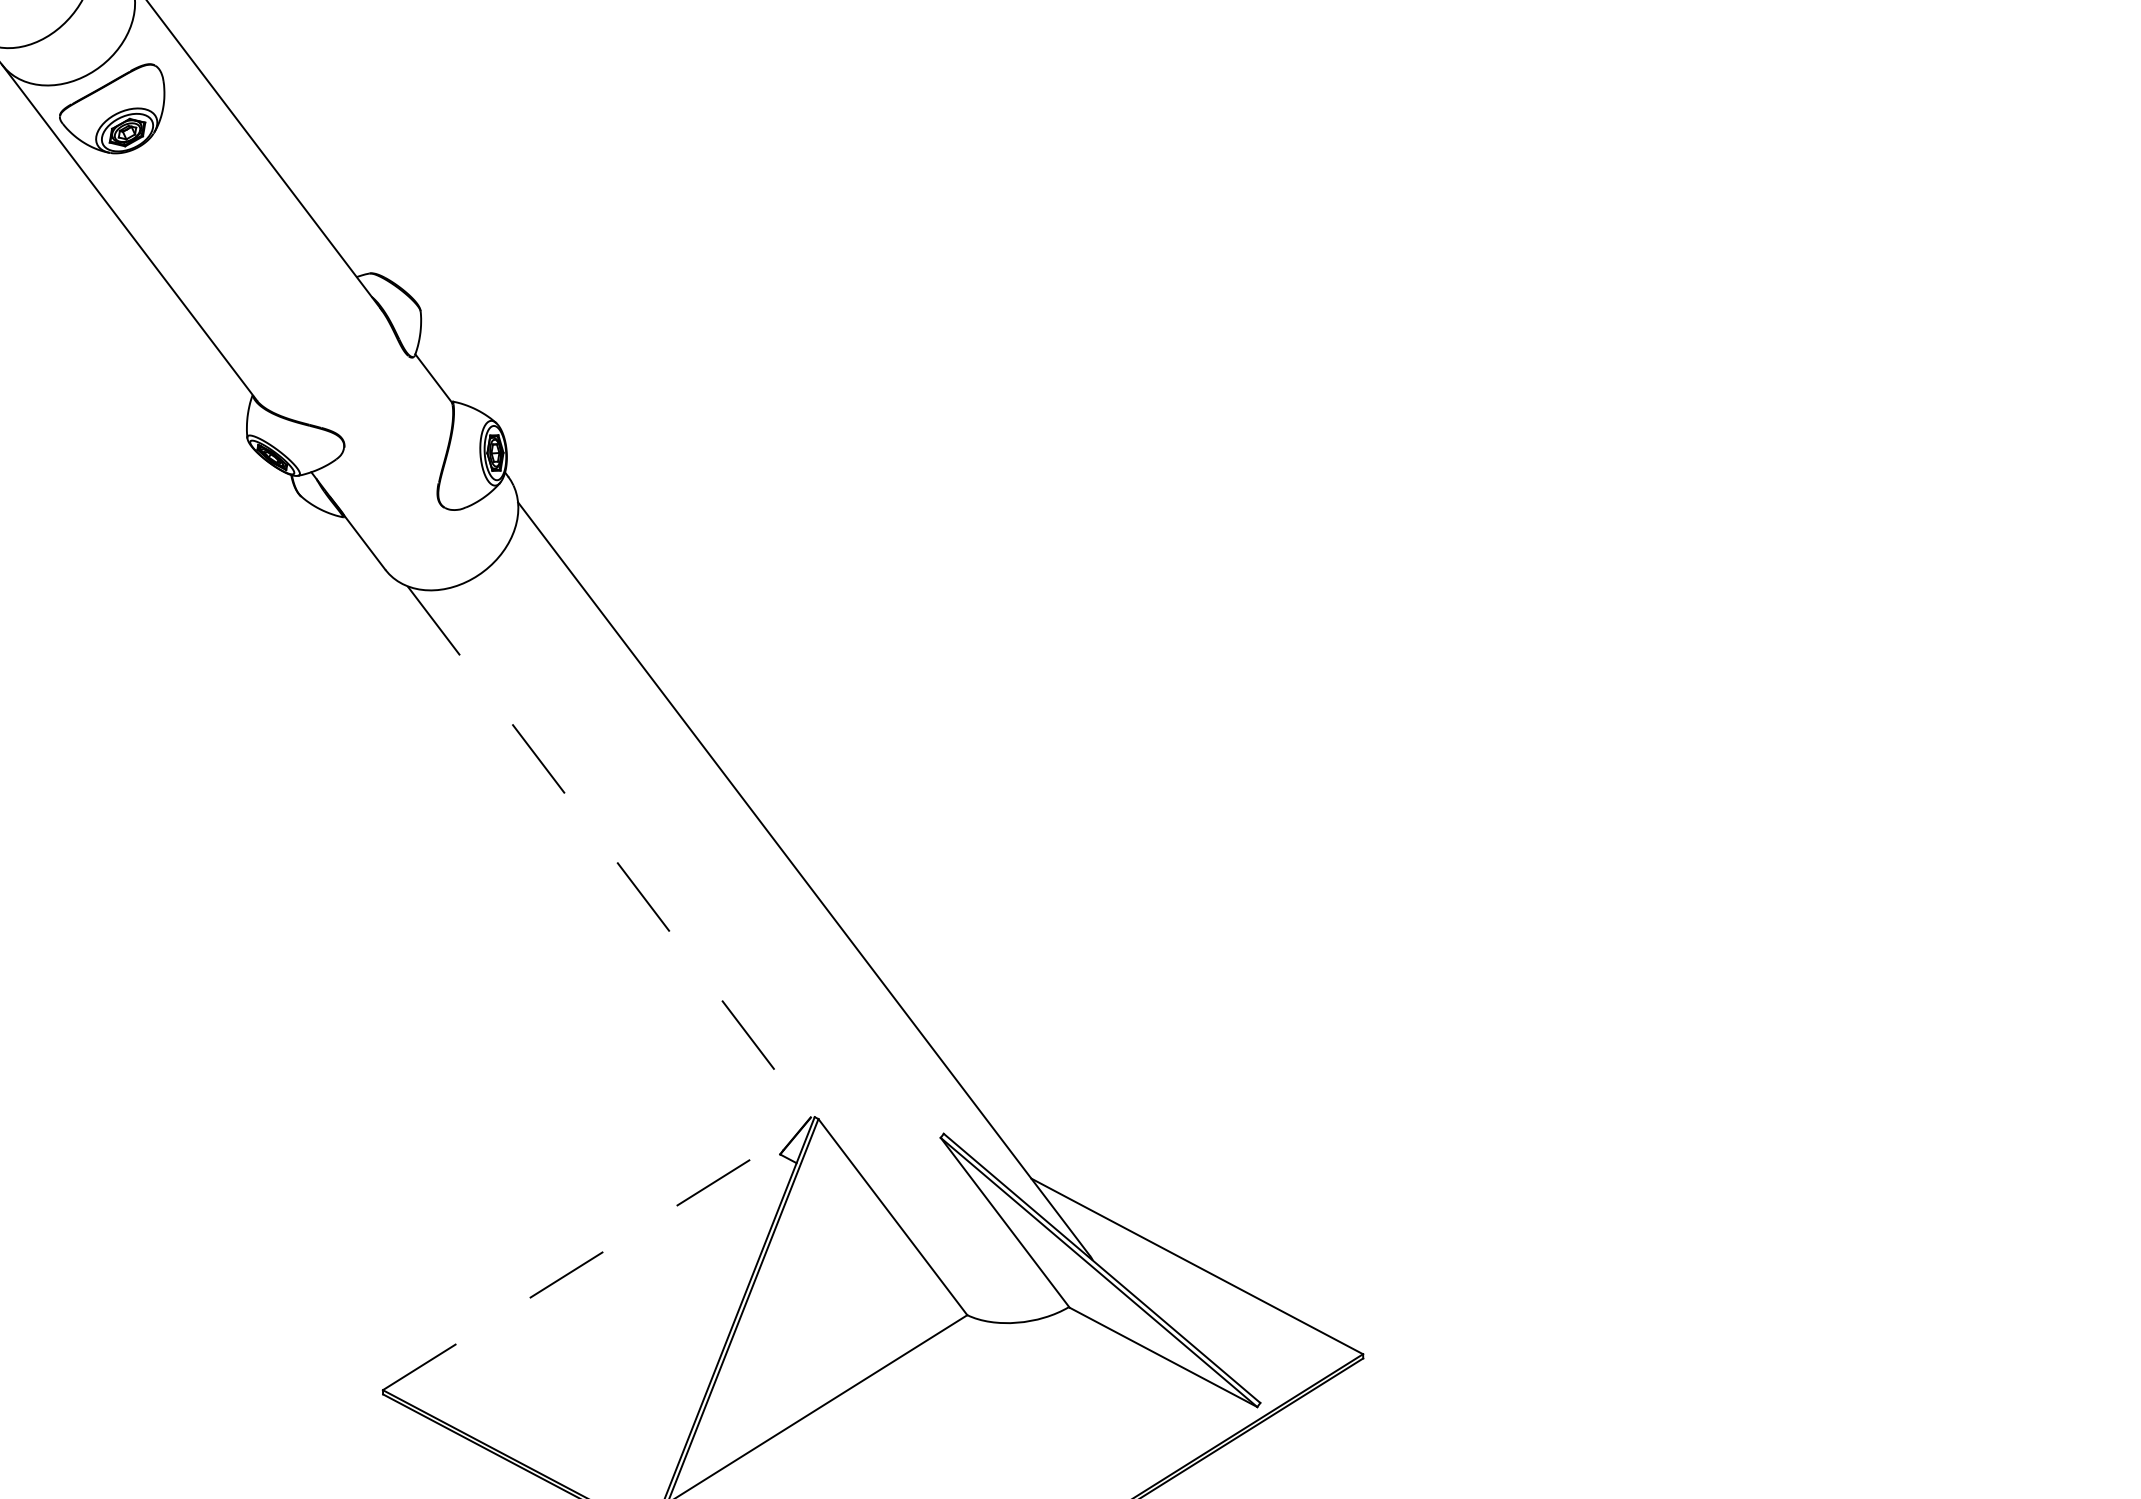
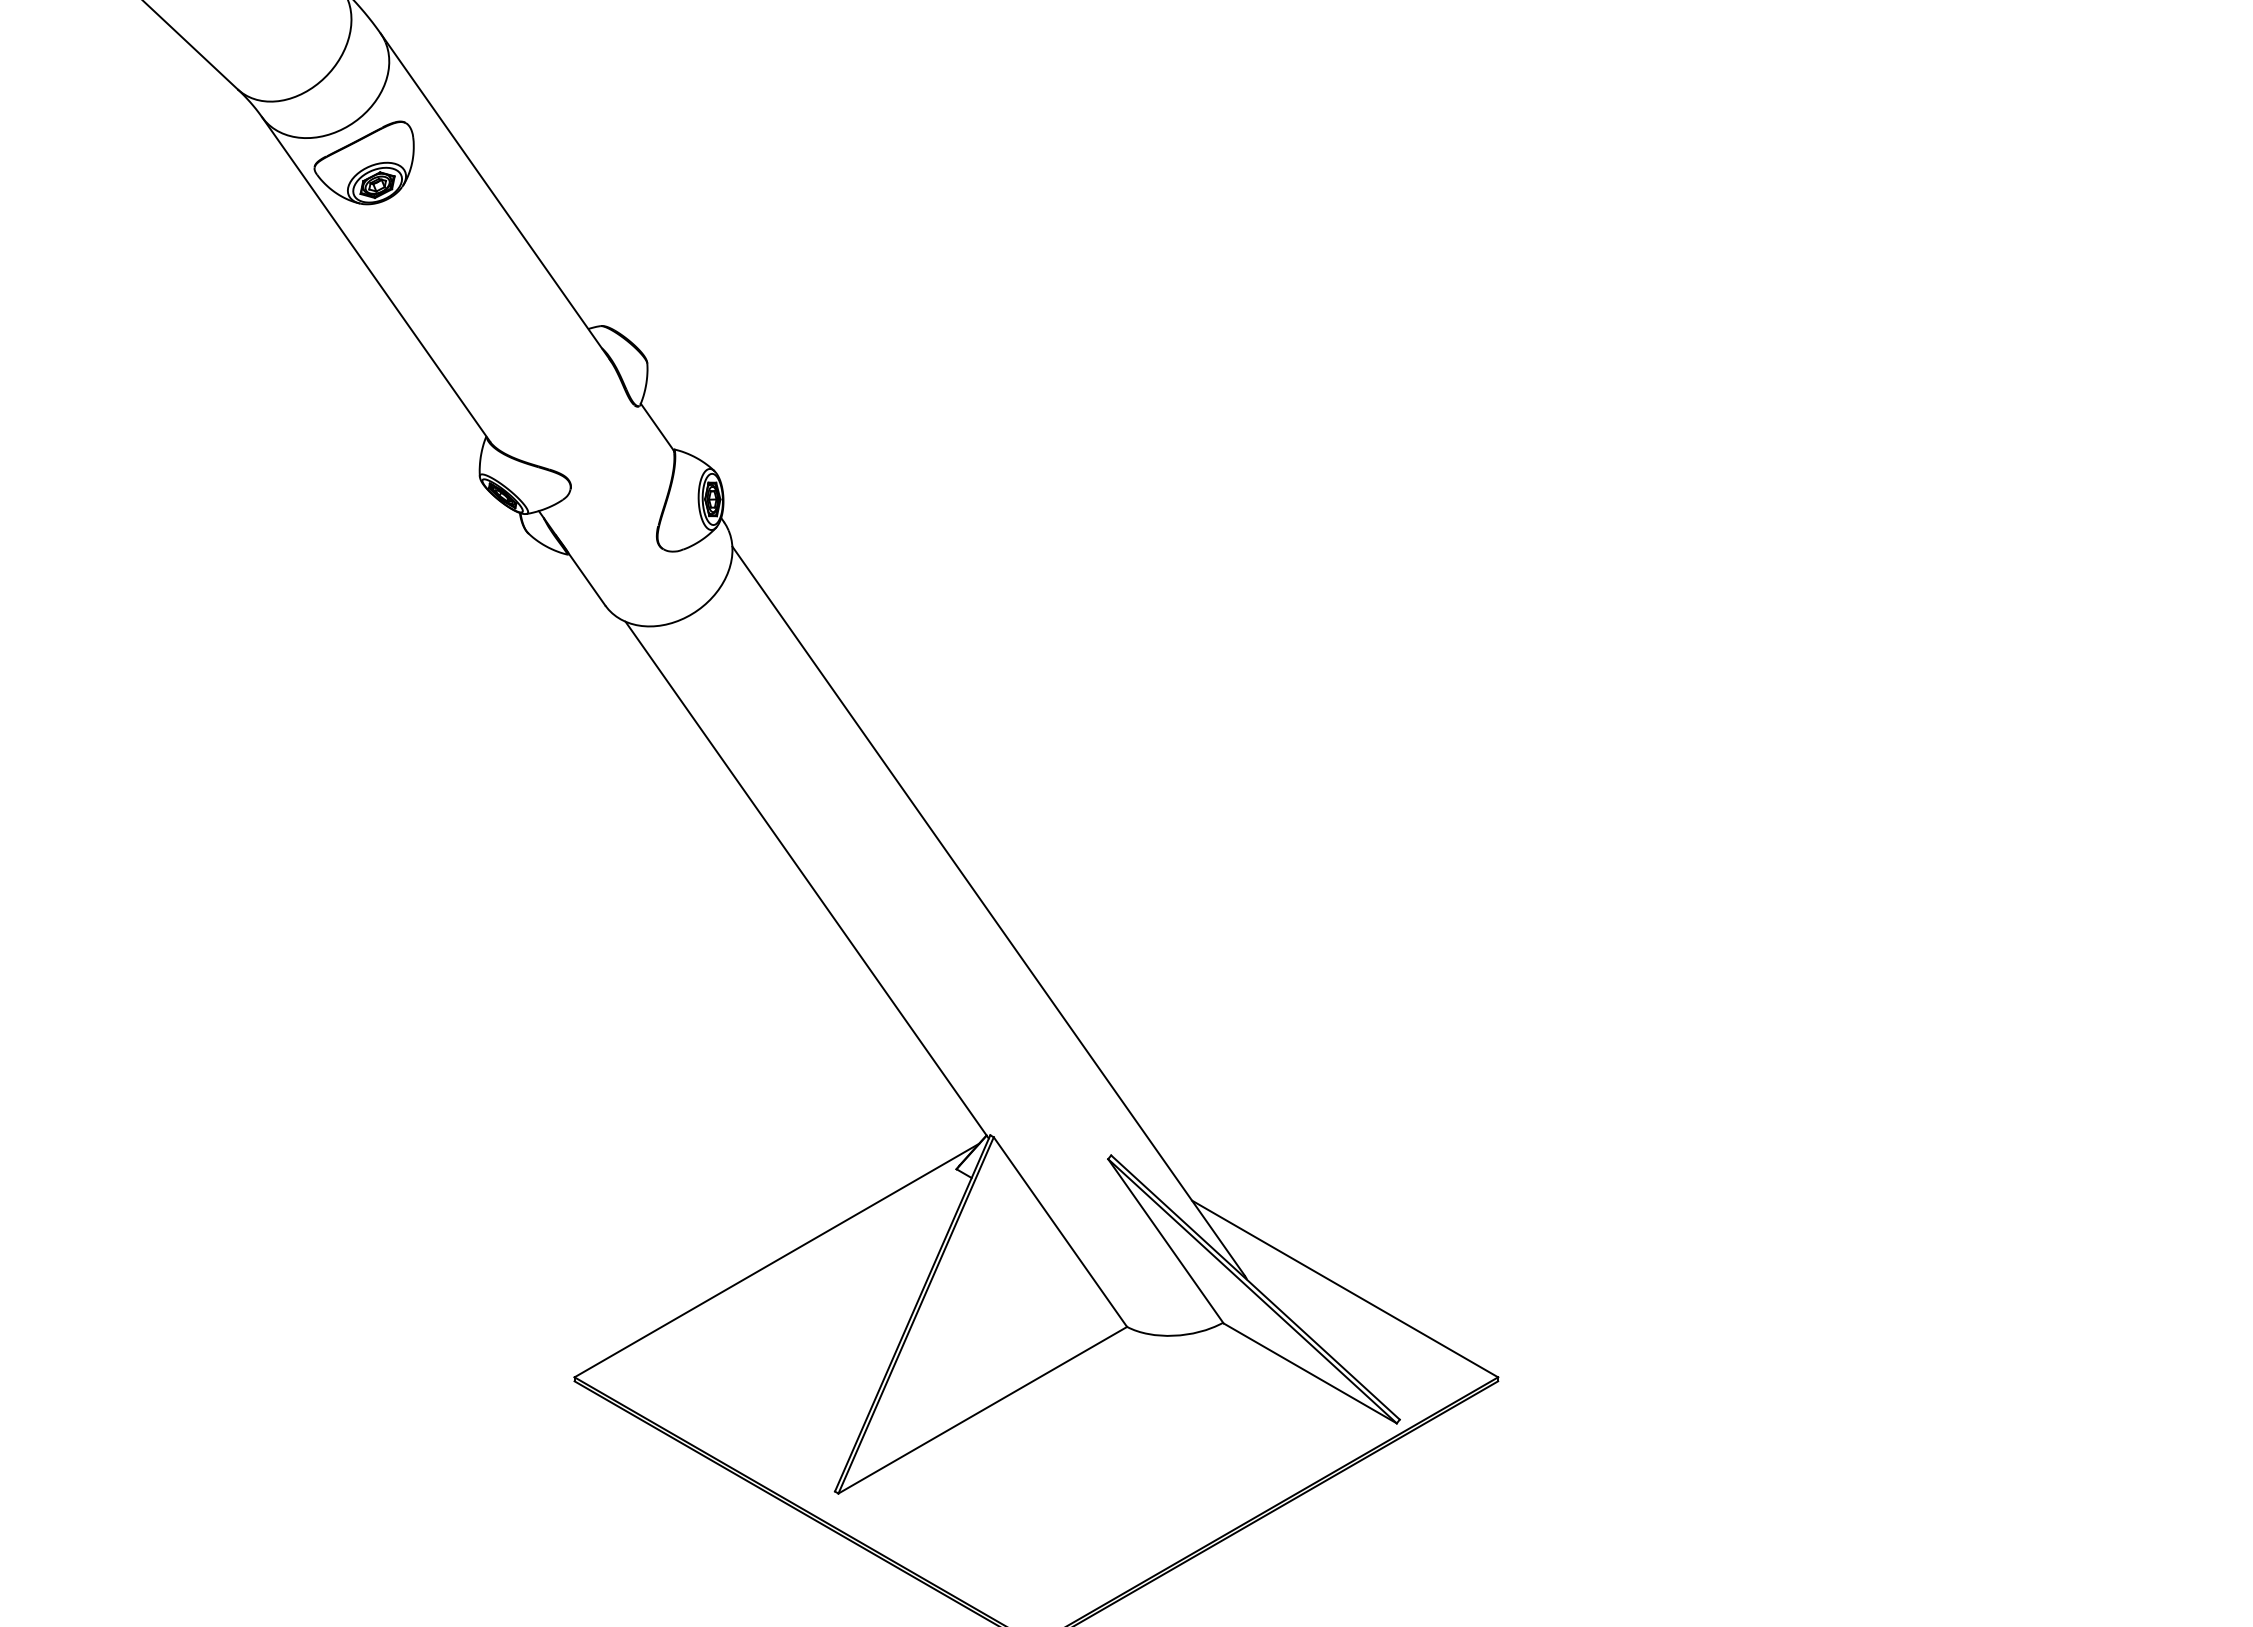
line: (610, 853) -> (807, 880), dashed -> solid
line: (593, 1258) -> (777, 1260), dashed -> solid

